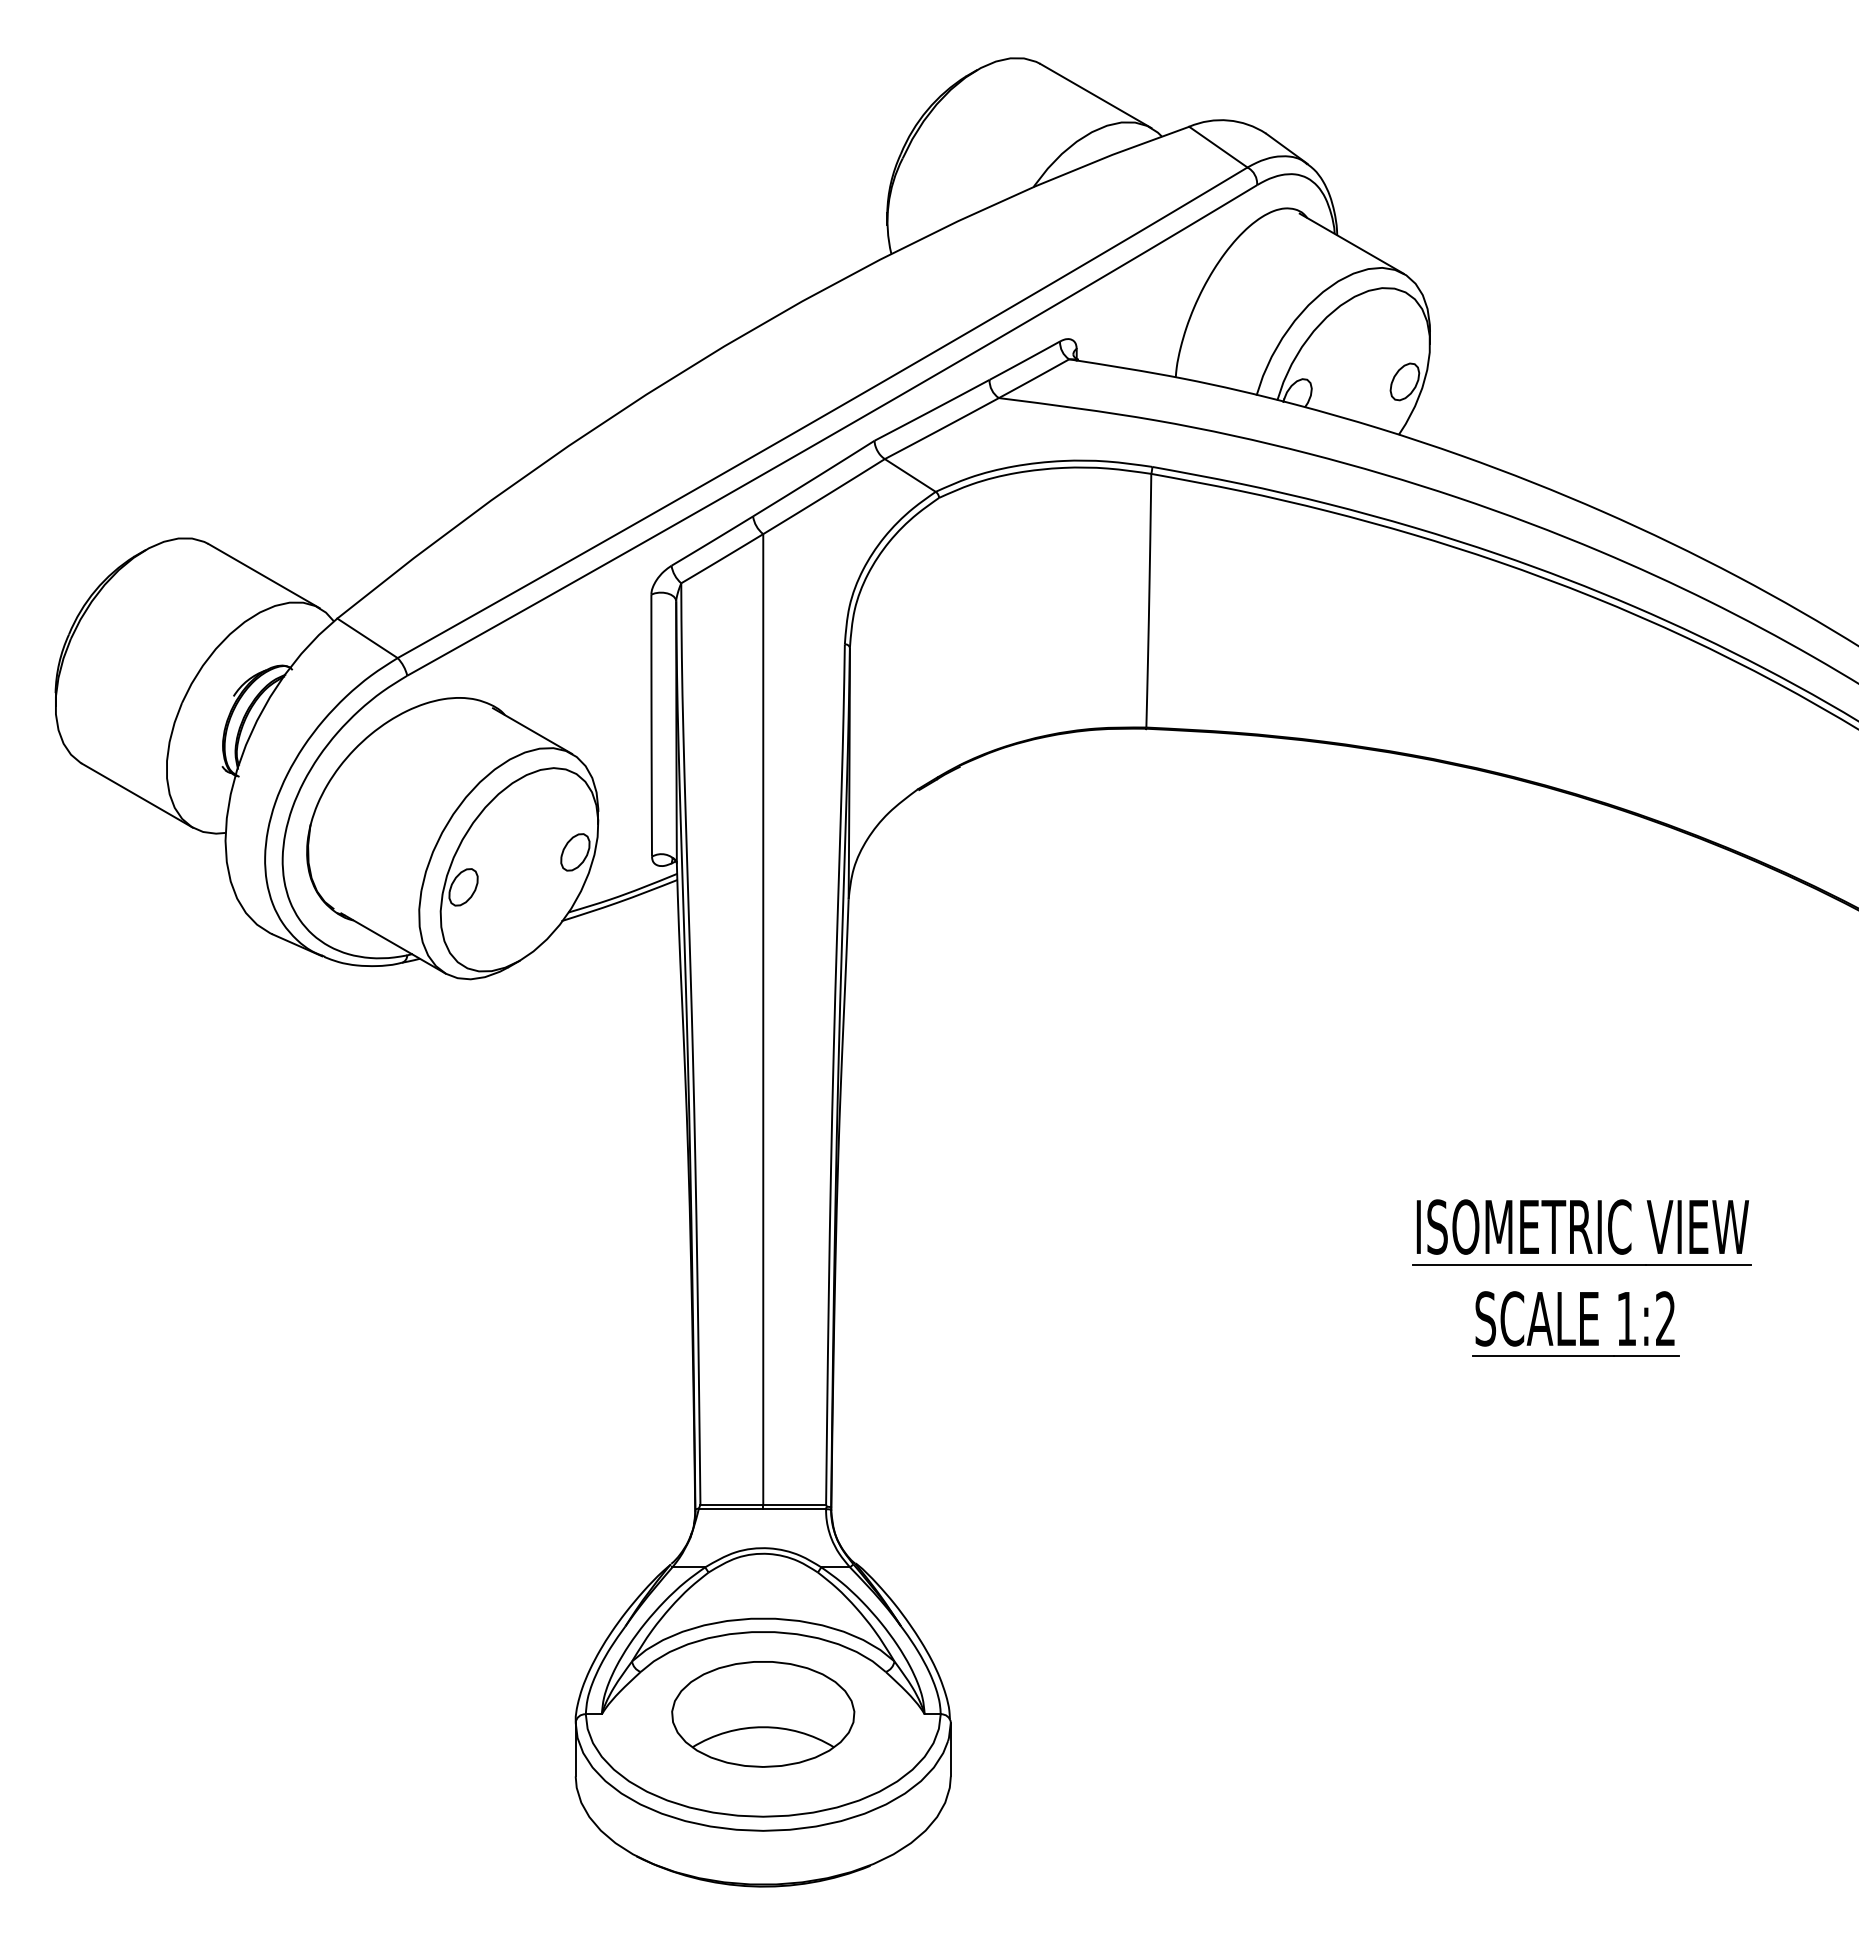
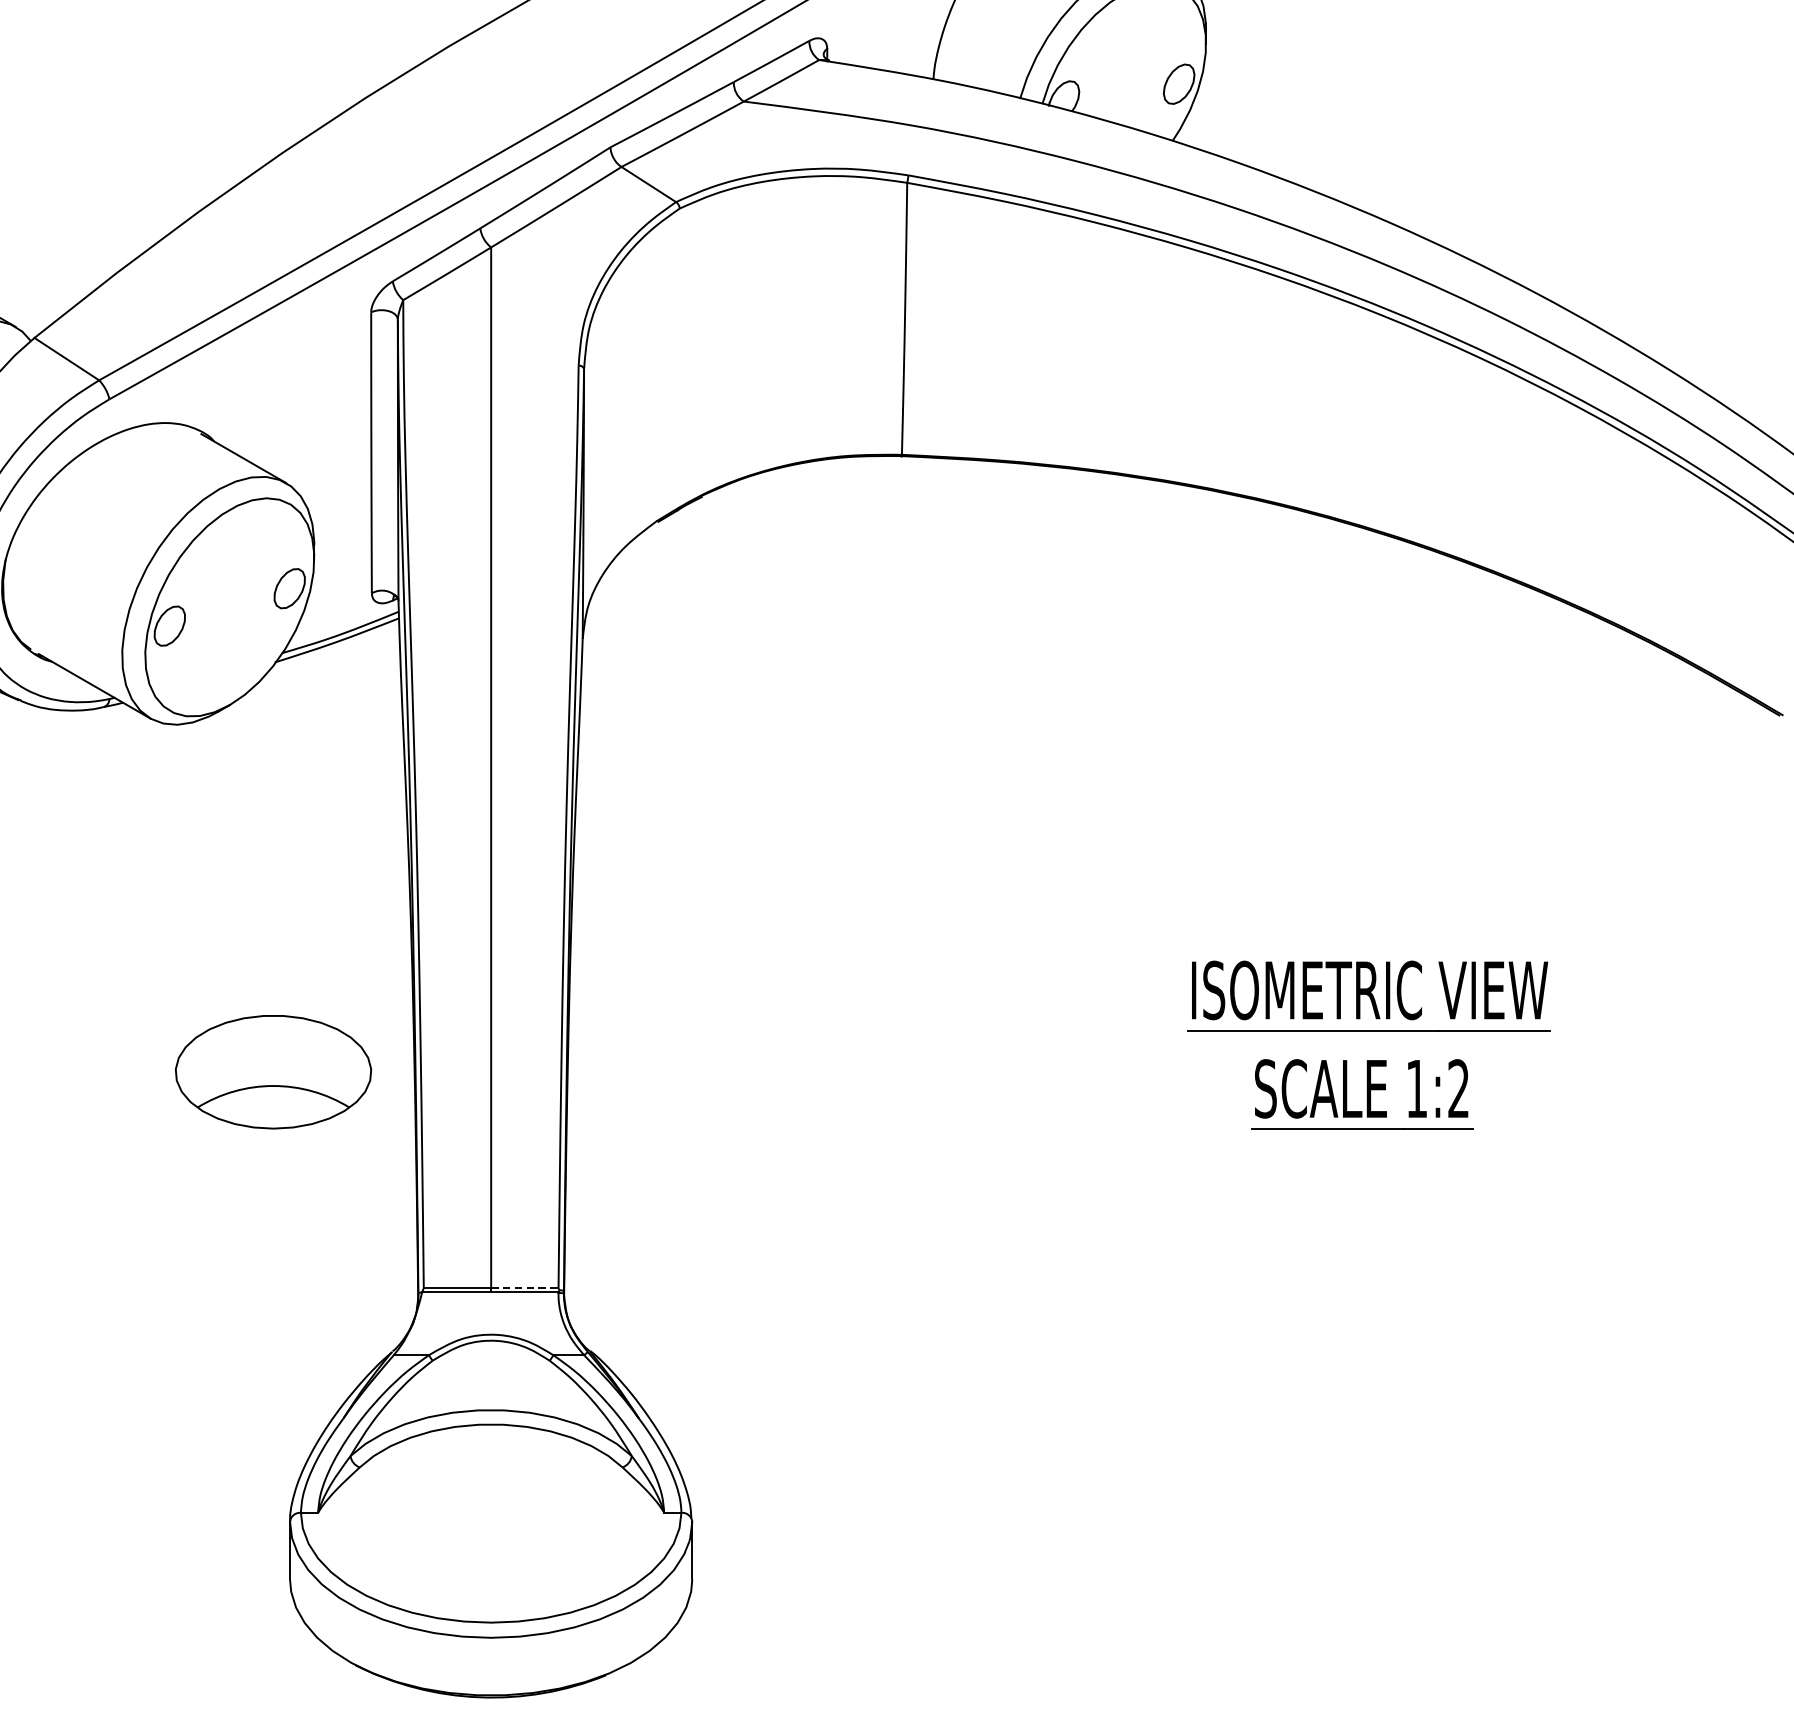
line: (795, 1504) -> (525, 1287), solid -> dashed
part: (763, 1714) -> (273, 1072), moved

